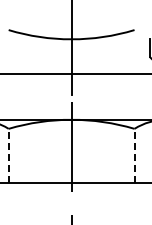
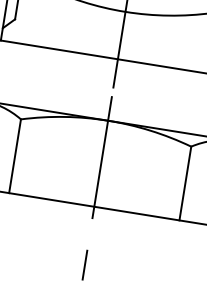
line: (8, 155) -> (14, 155), dashed -> solid
line: (134, 155) -> (185, 182), dashed -> solid

